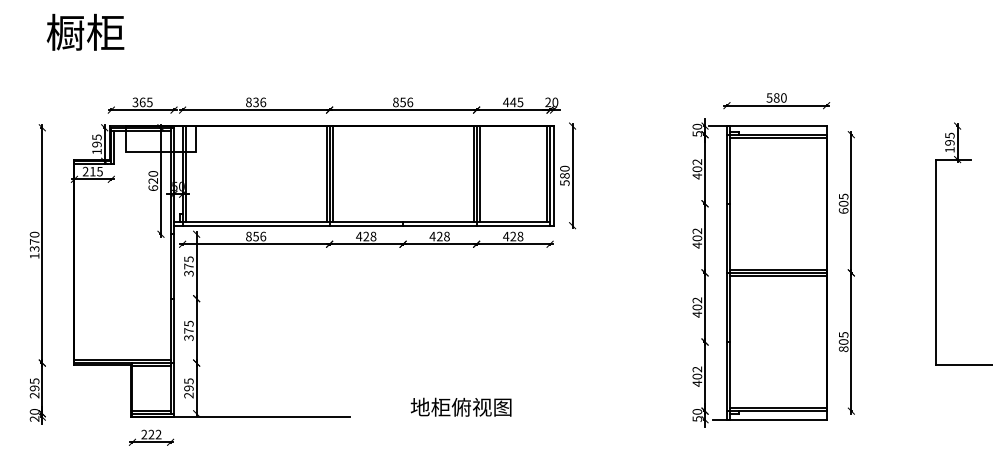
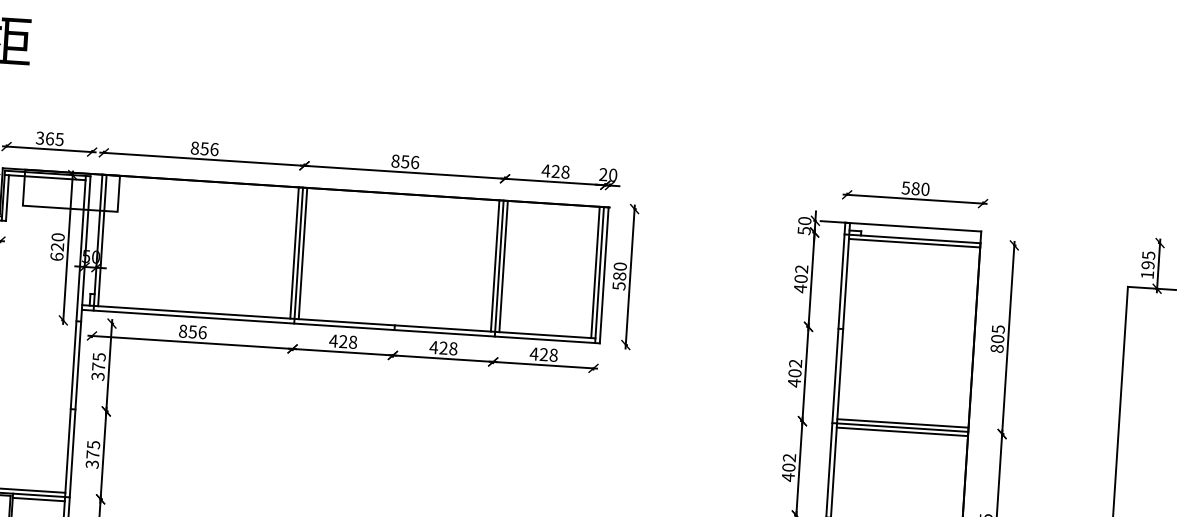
text: (255, 101) -> (204, 147), 836 -> 856
text: (516, 102) -> (560, 171), 445 -> 428
text: (843, 210) -> (996, 348), 605 -> 805

